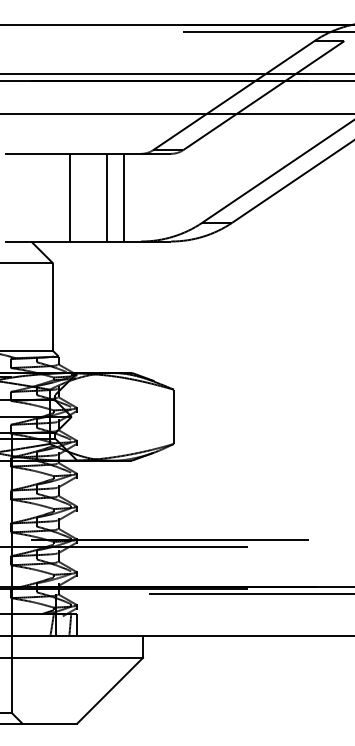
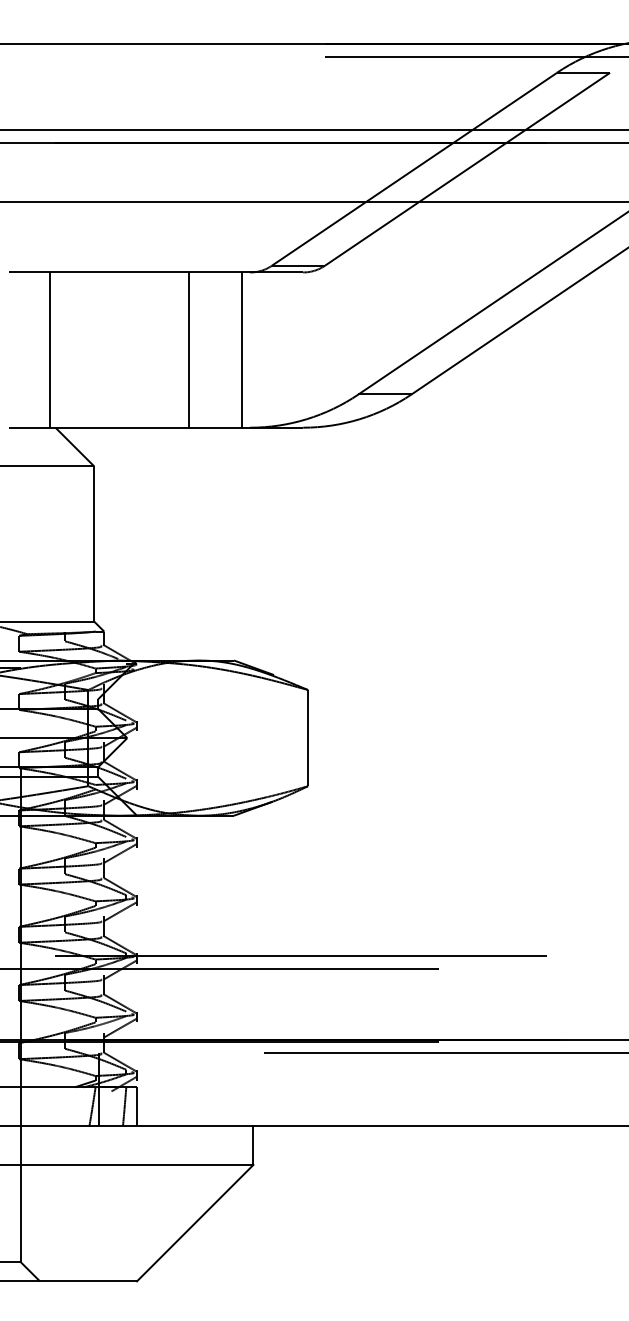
line: (70, 197) -> (50, 349), moved
line: (123, 197) -> (241, 349), moved

